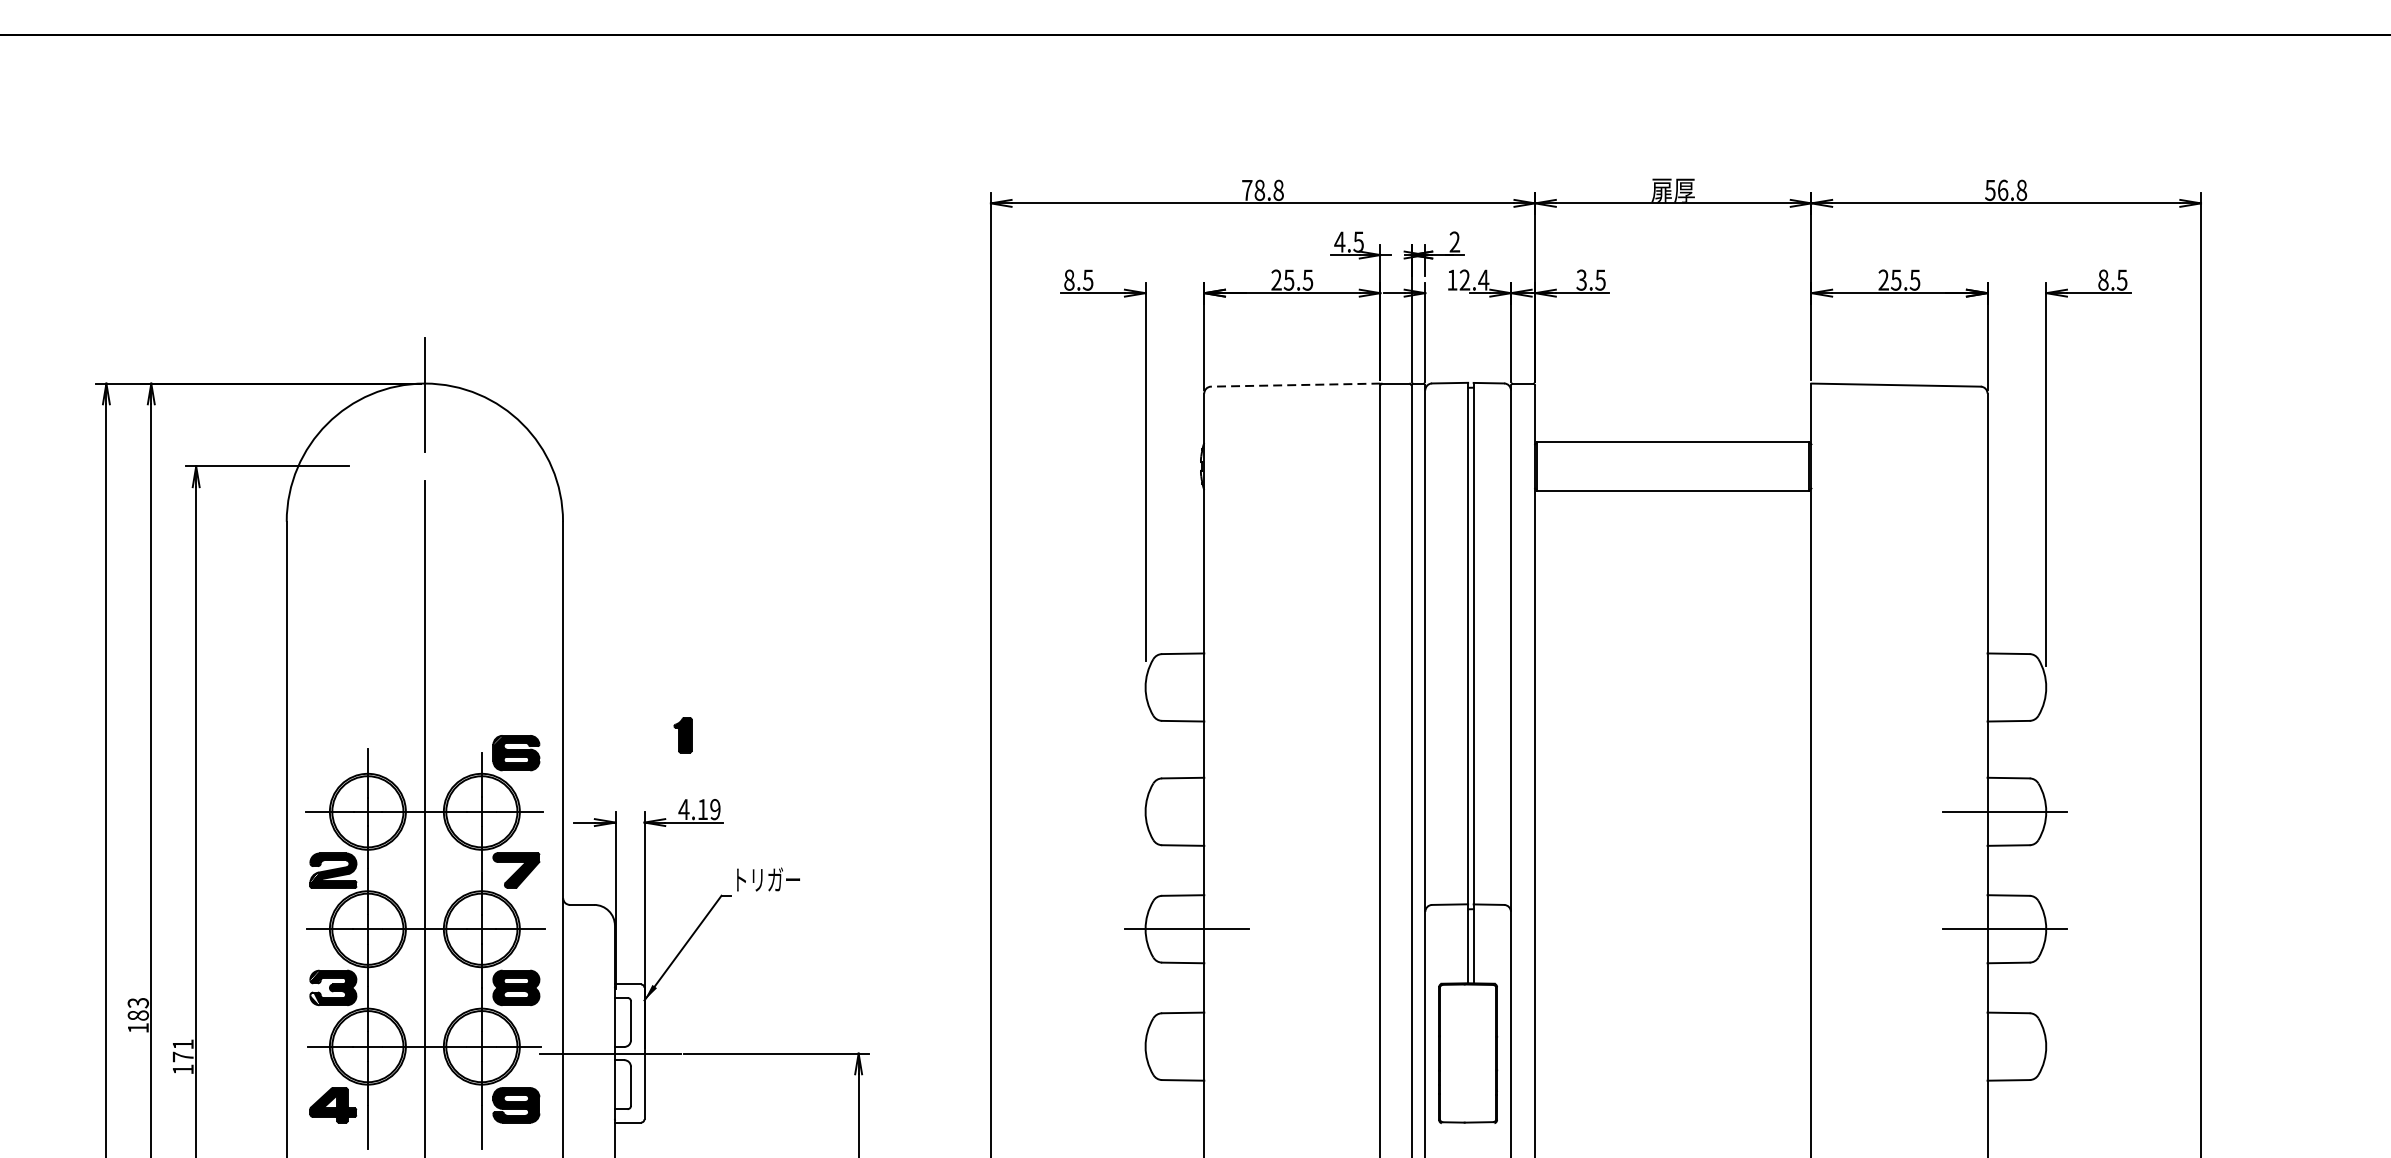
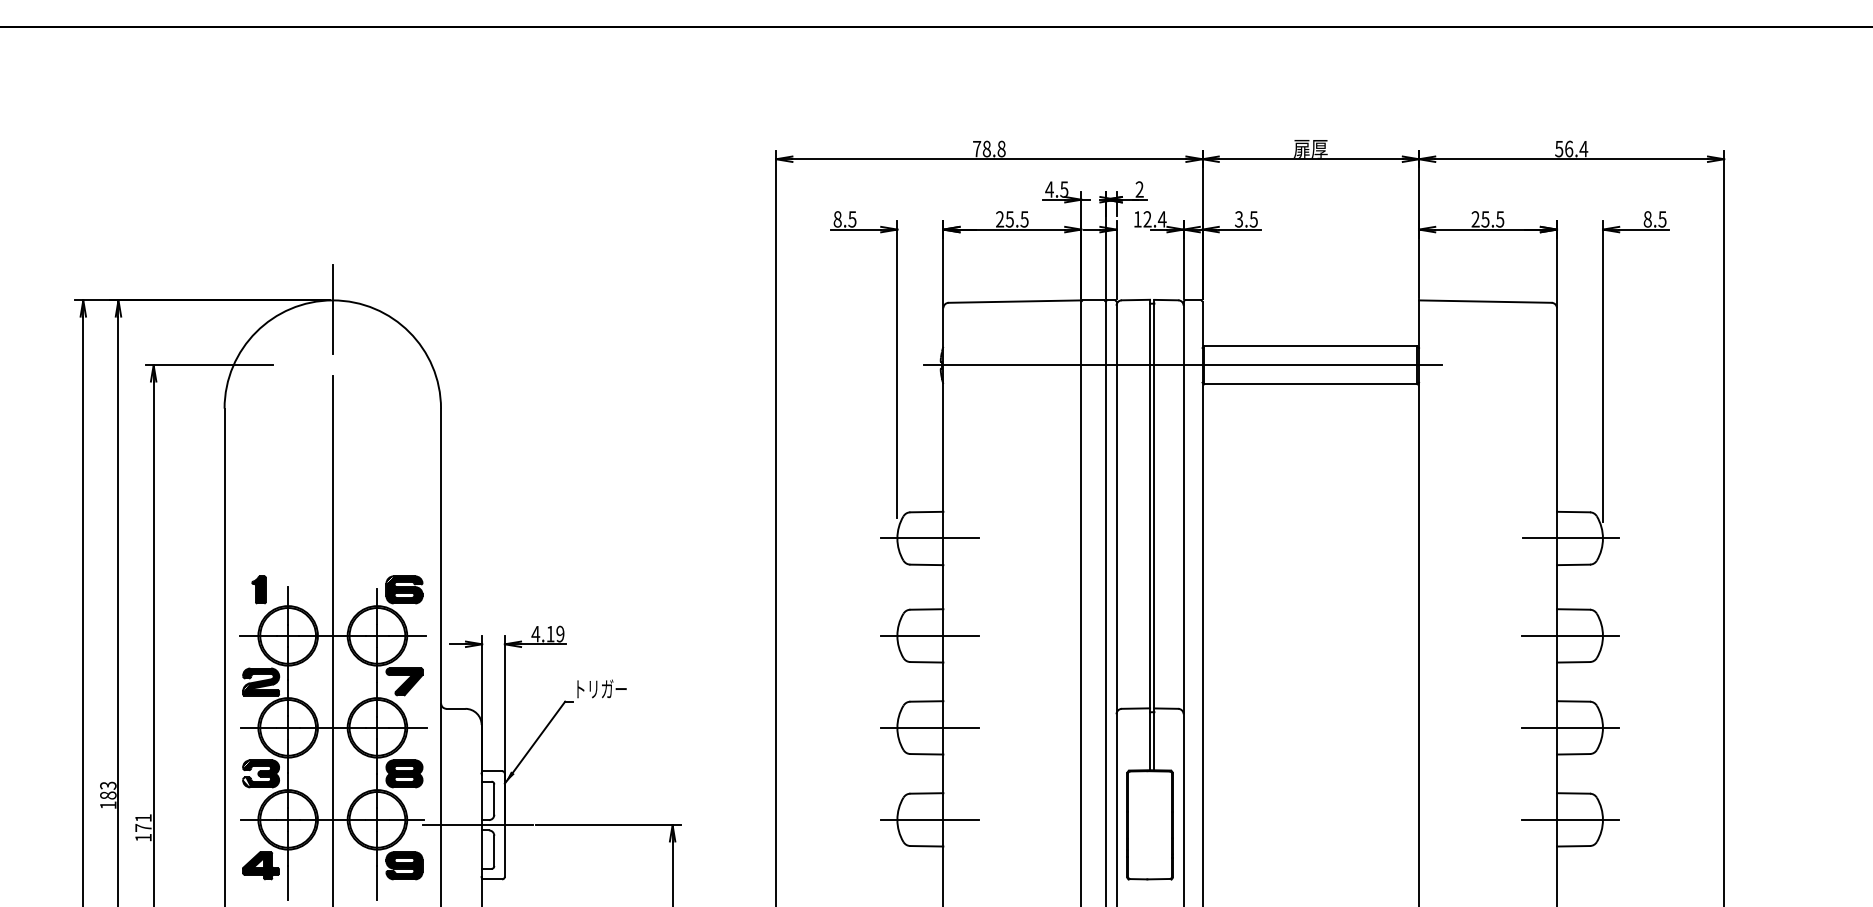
text: (2021, 189) -> (1583, 148), 56.8 -> 56.4
line: (1295, 384) -> (1014, 301), dashed -> solid
line: (1510, 466) -> (1183, 365), added
line: (1186, 687) -> (929, 538), added
line: (2004, 687) -> (1570, 538), added
part: (682, 734) -> (258, 589), moved
line: (1186, 811) -> (929, 635), added
line: (1186, 1046) -> (929, 819), added
line: (2004, 1046) -> (1570, 819), added

